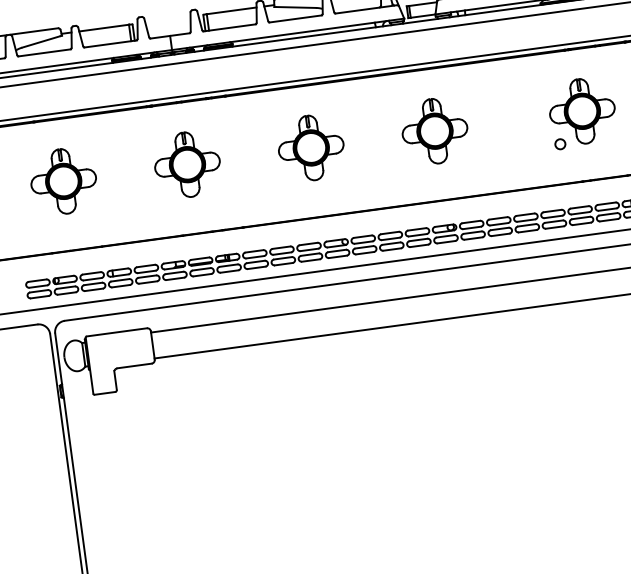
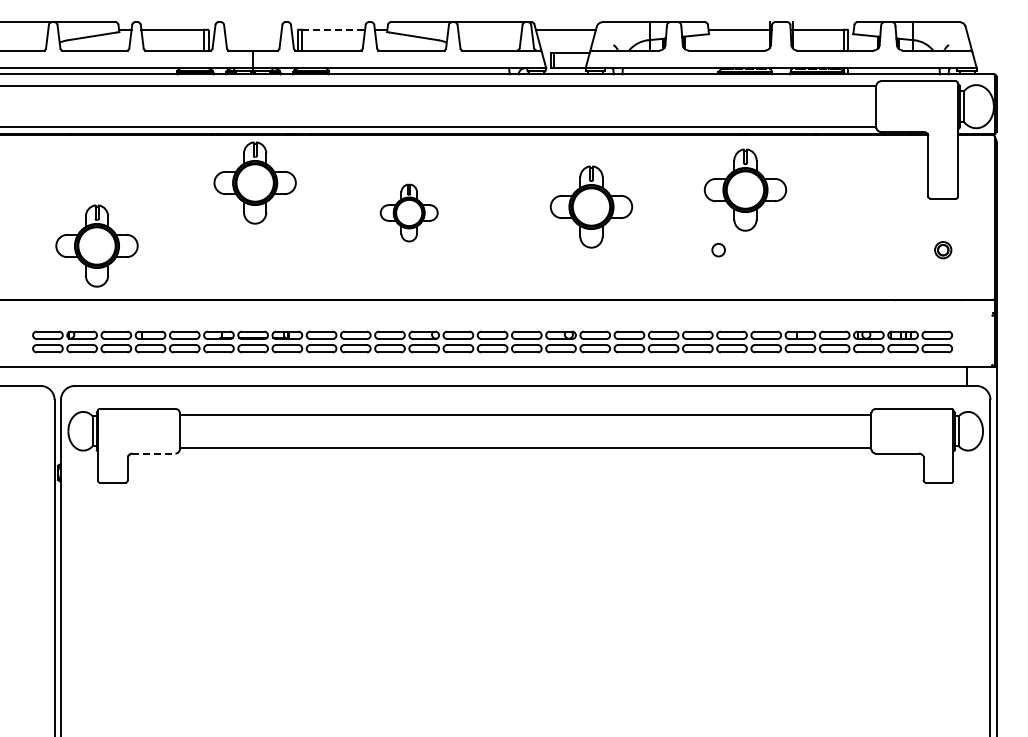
line: (232, 10) -> (334, 29), solid -> dashed
part: (582, 110) -> (745, 189), moved
part: (434, 130) -> (591, 206), moved
part: (310, 147) -> (408, 212), size x0.7
part: (186, 164) -> (254, 182), moved
part: (63, 181) -> (96, 245), moved
line: (134, 365) -> (153, 453), solid -> dashed

